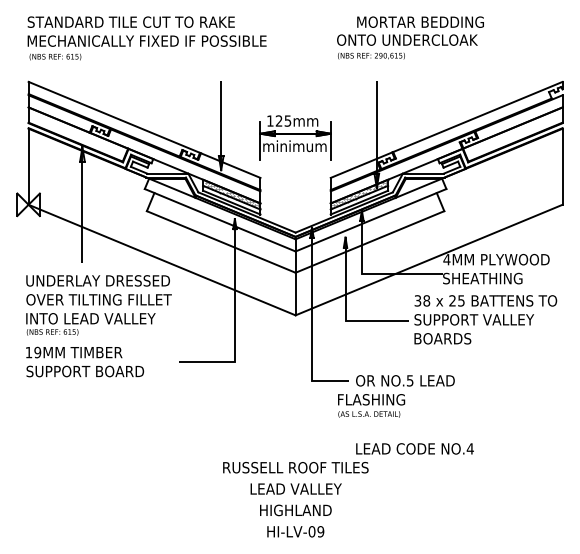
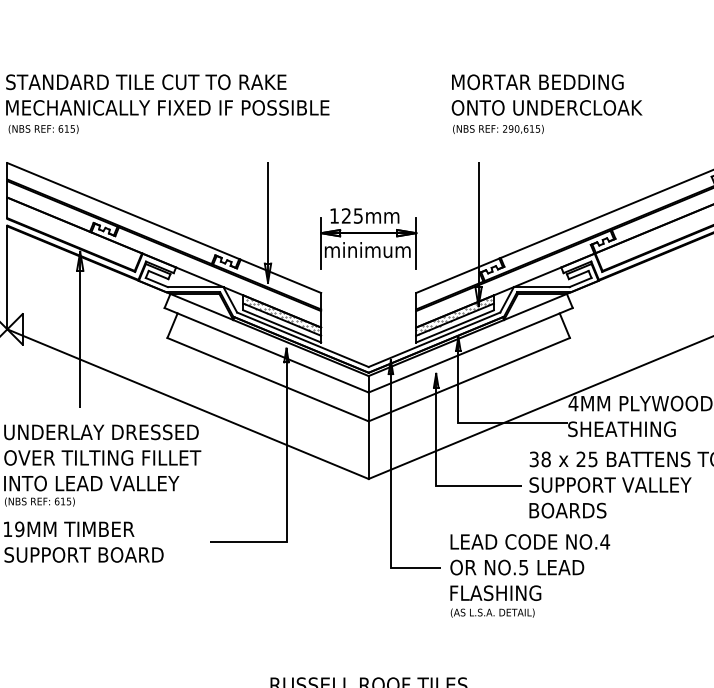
text: (407, 46) -> (547, 116), moved
text: (371, 405) -> (495, 600), moved
text: (414, 448) -> (529, 541), moved

